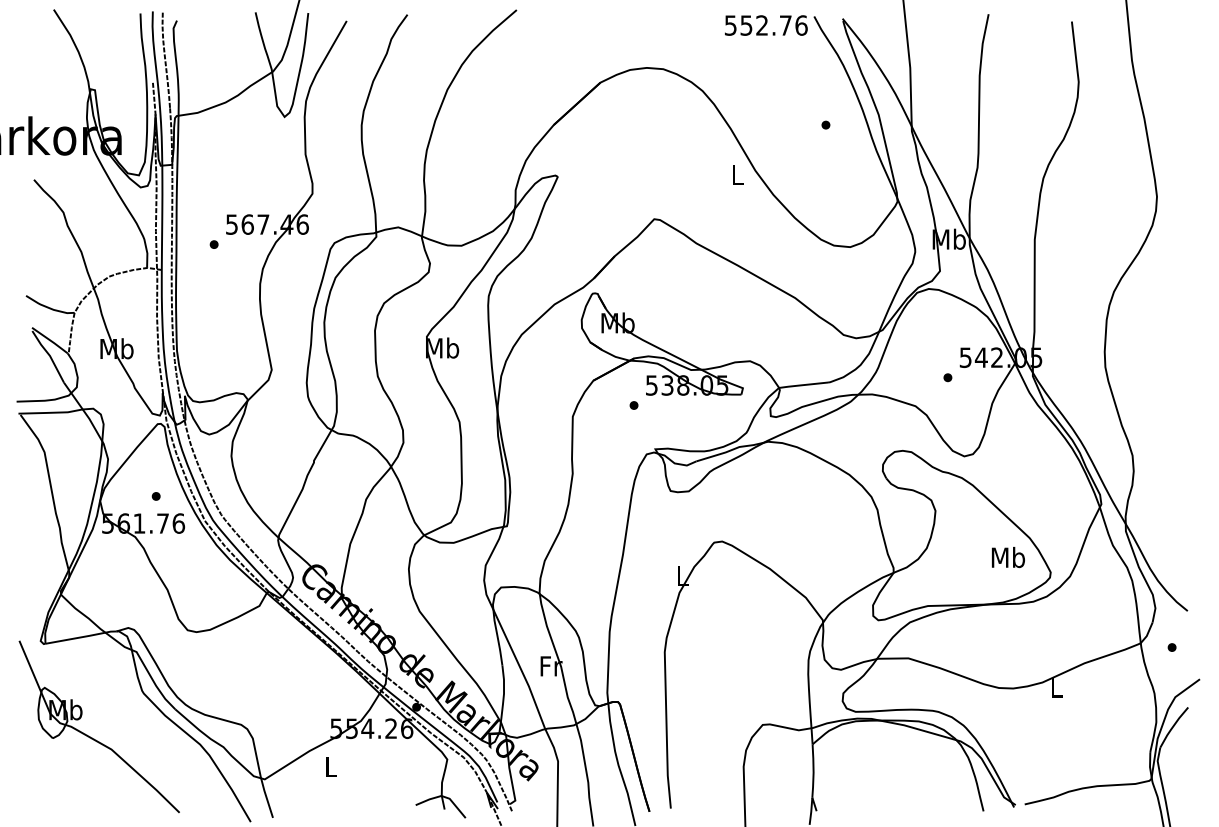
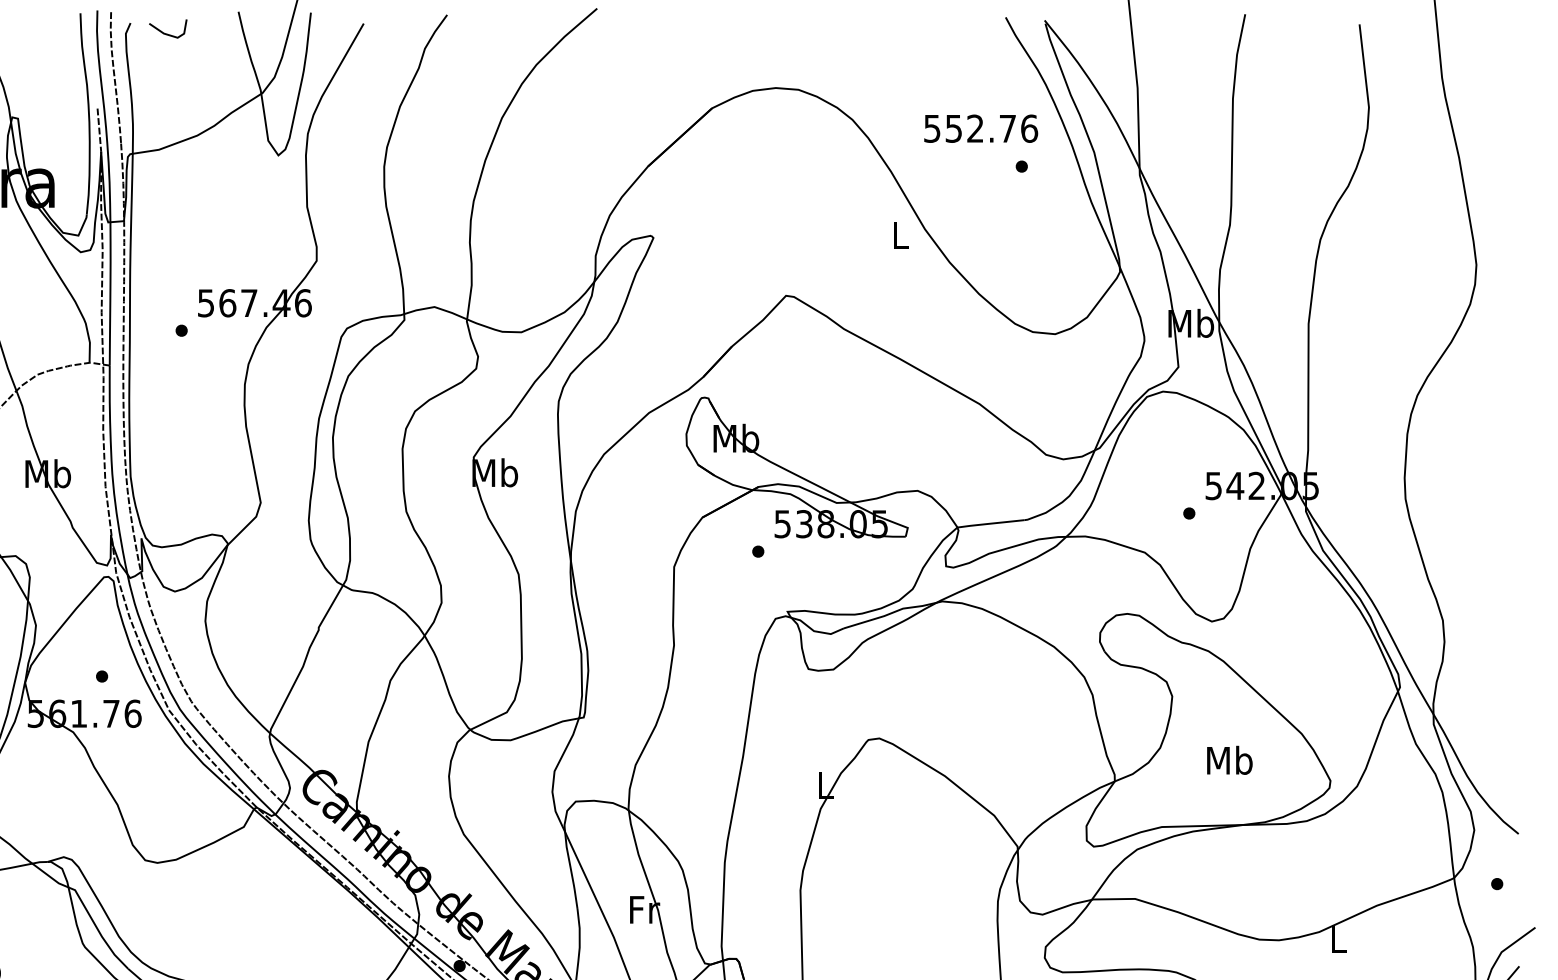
text: (766, 25) -> (981, 128), moved
line: (202, 27) -> (165, 32), added
text: (1008, 557) -> (1229, 760), moved

